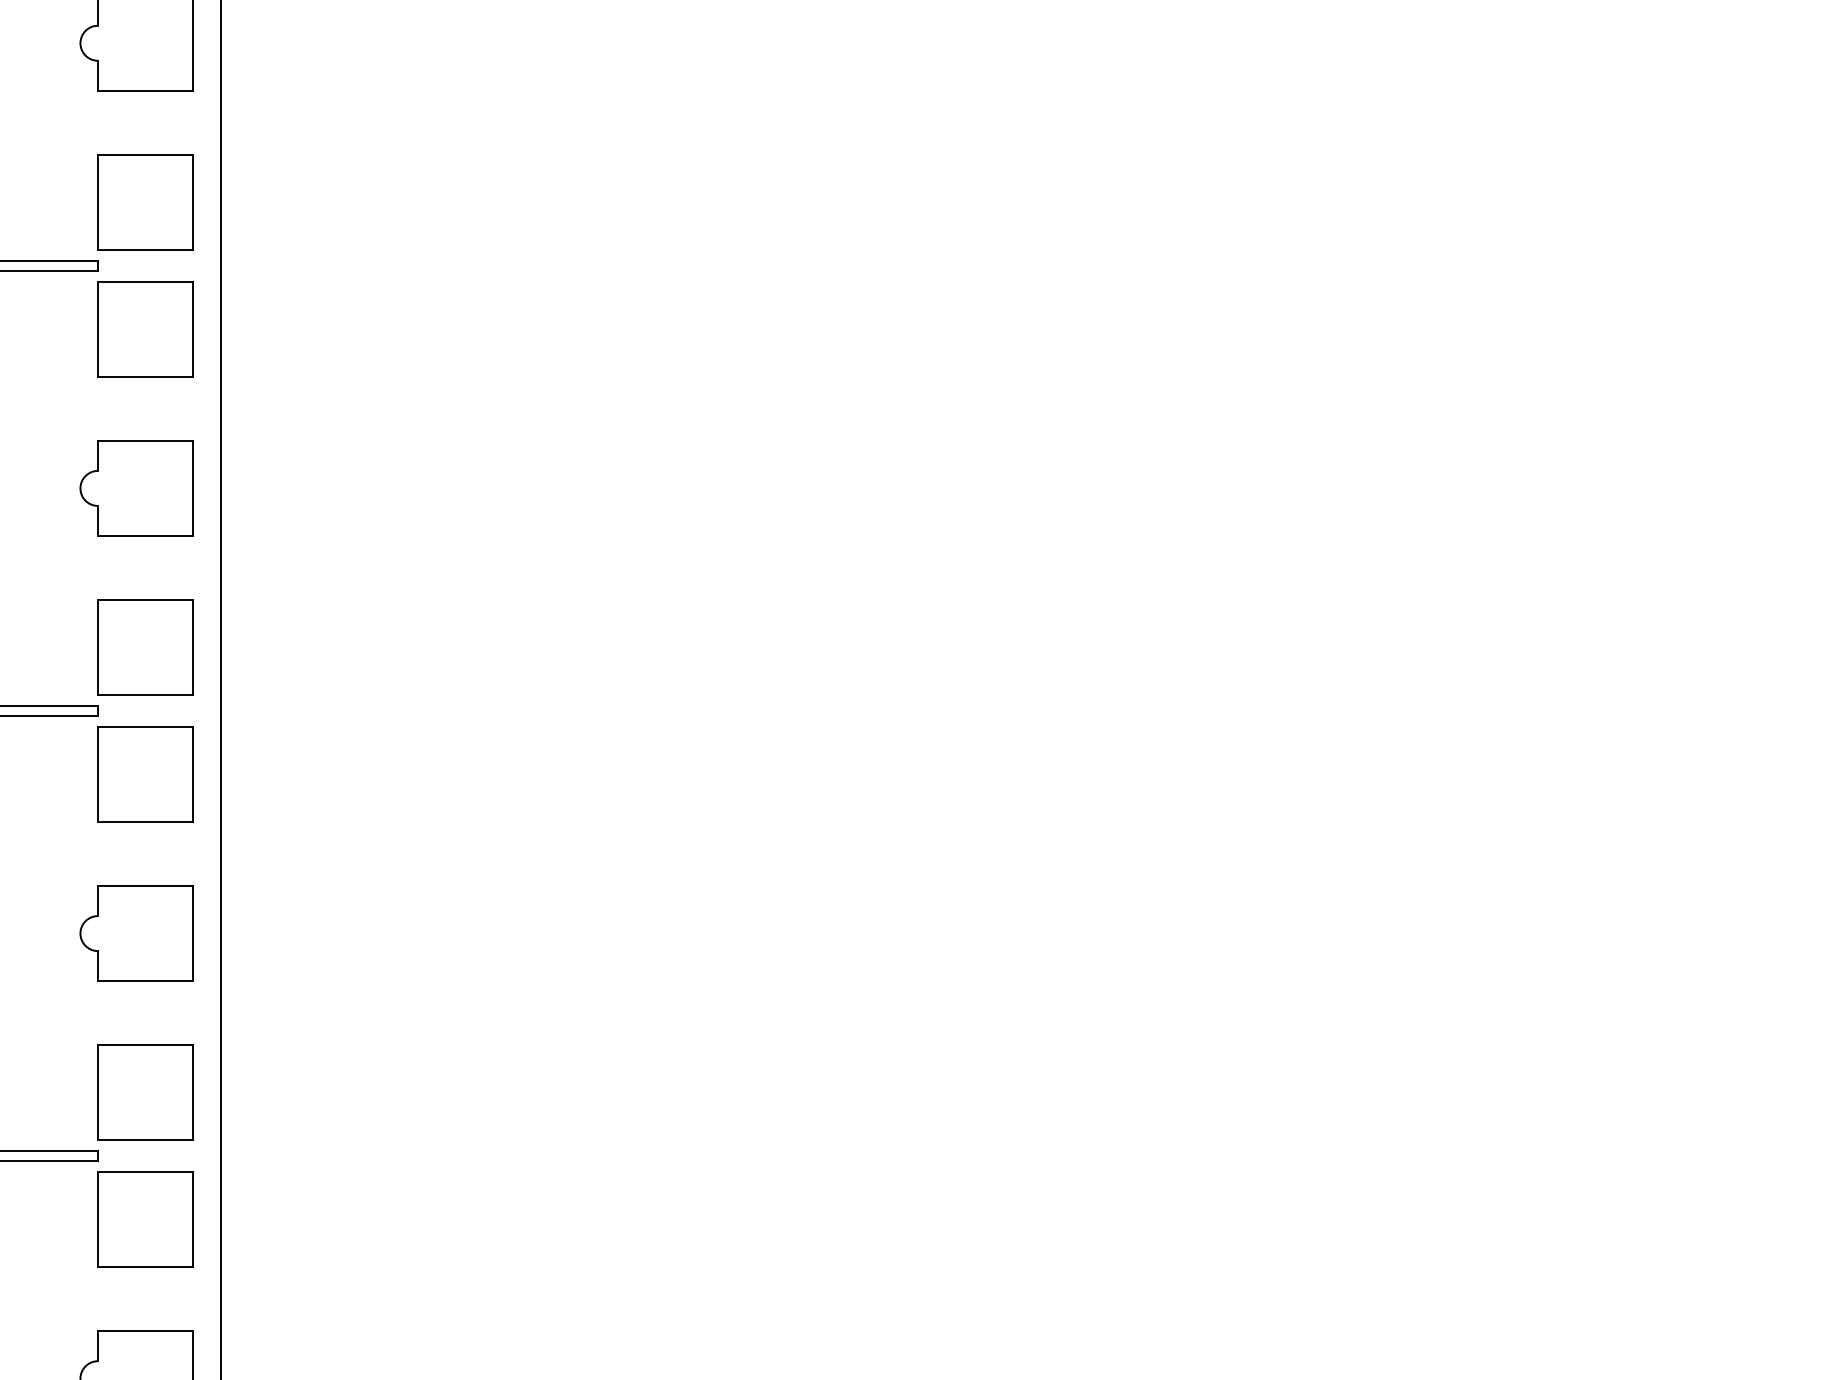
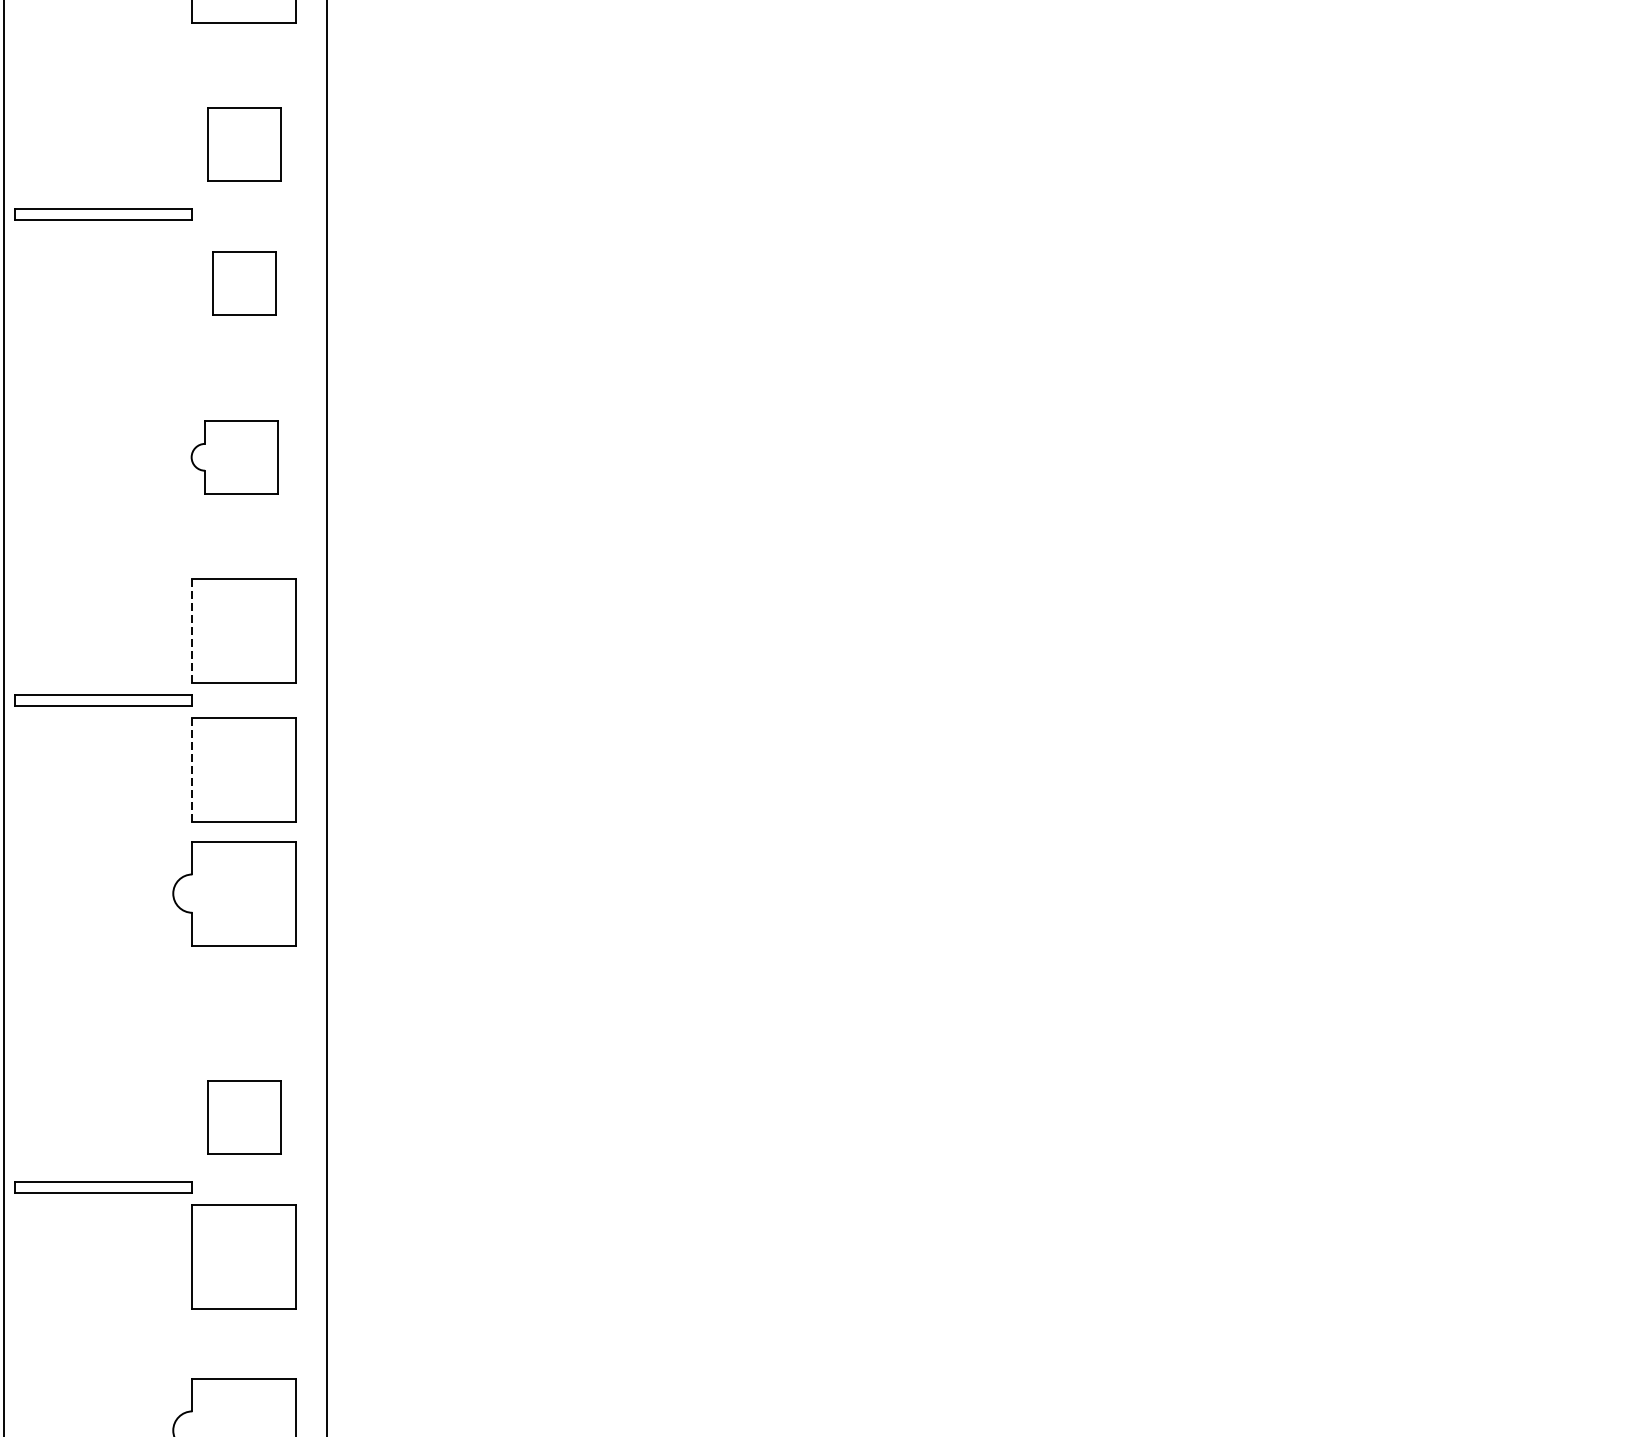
part: (145, 202) -> (244, 144), size x0.7
part: (145, 329) -> (244, 283), size x0.6
part: (136, 488) -> (234, 457), size x0.7
line: (97, 647) -> (191, 631), solid -> dashed
line: (97, 774) -> (191, 770), solid -> dashed
part: (136, 933) -> (234, 893), moved
part: (145, 1092) -> (244, 1117), size x0.7

